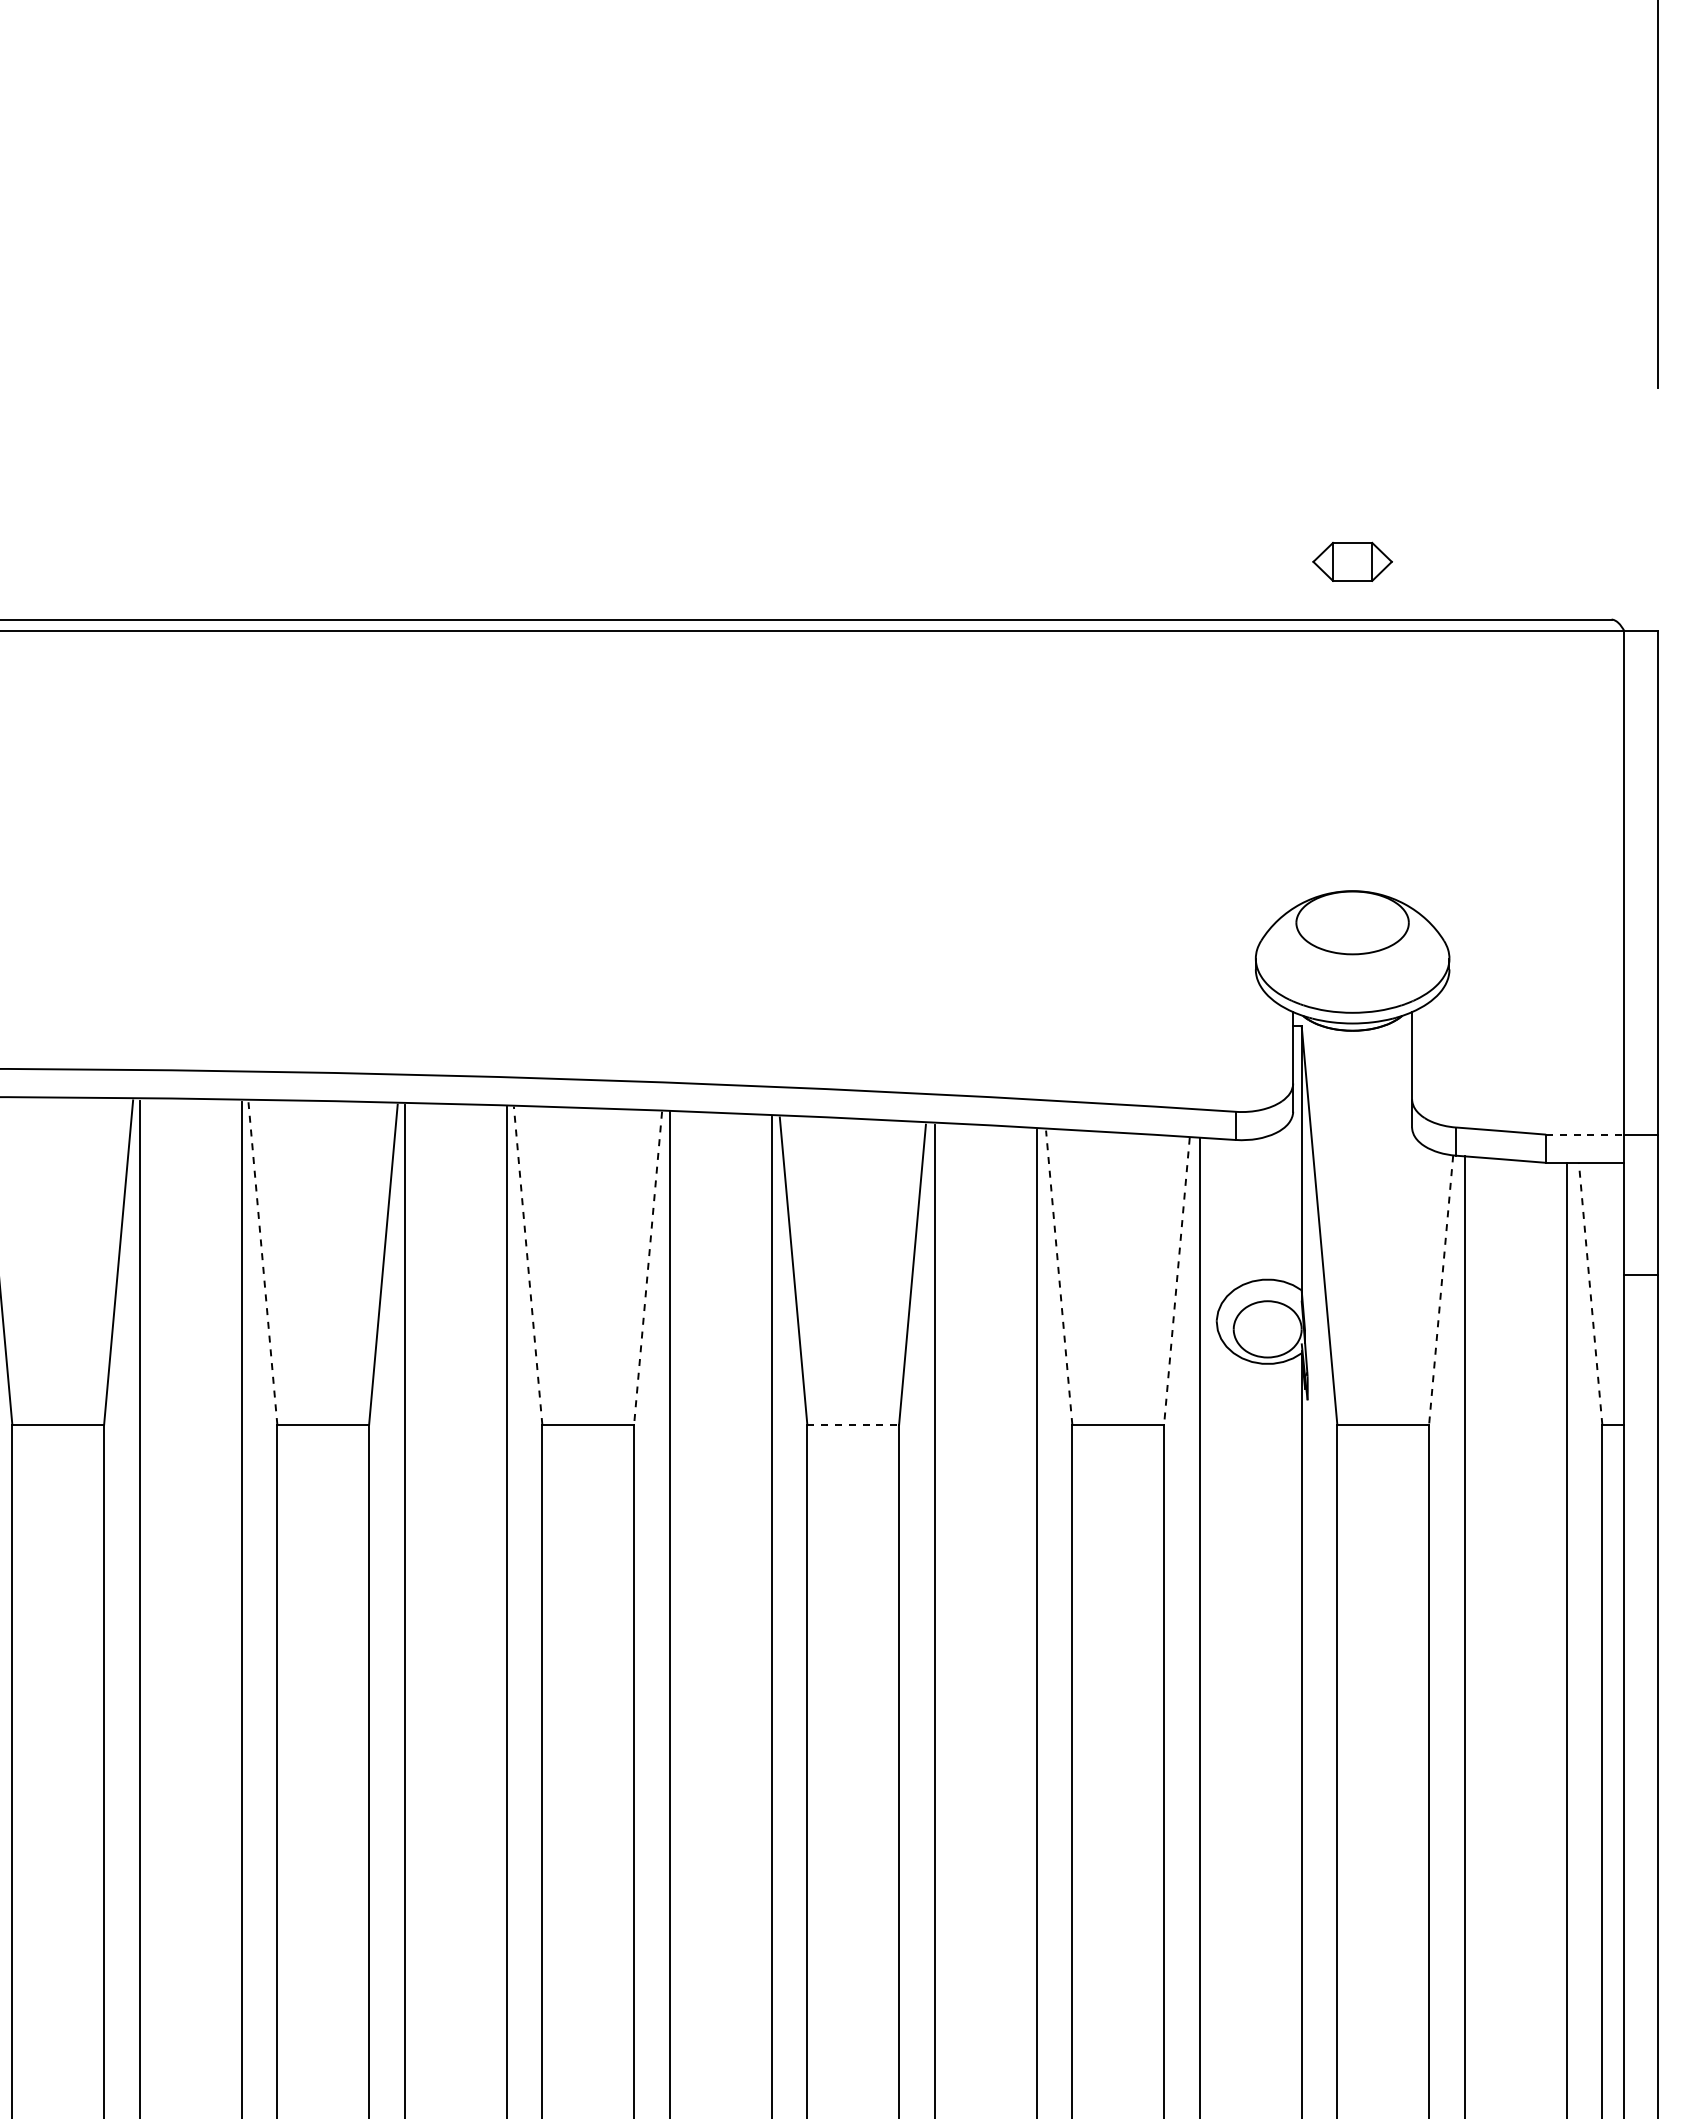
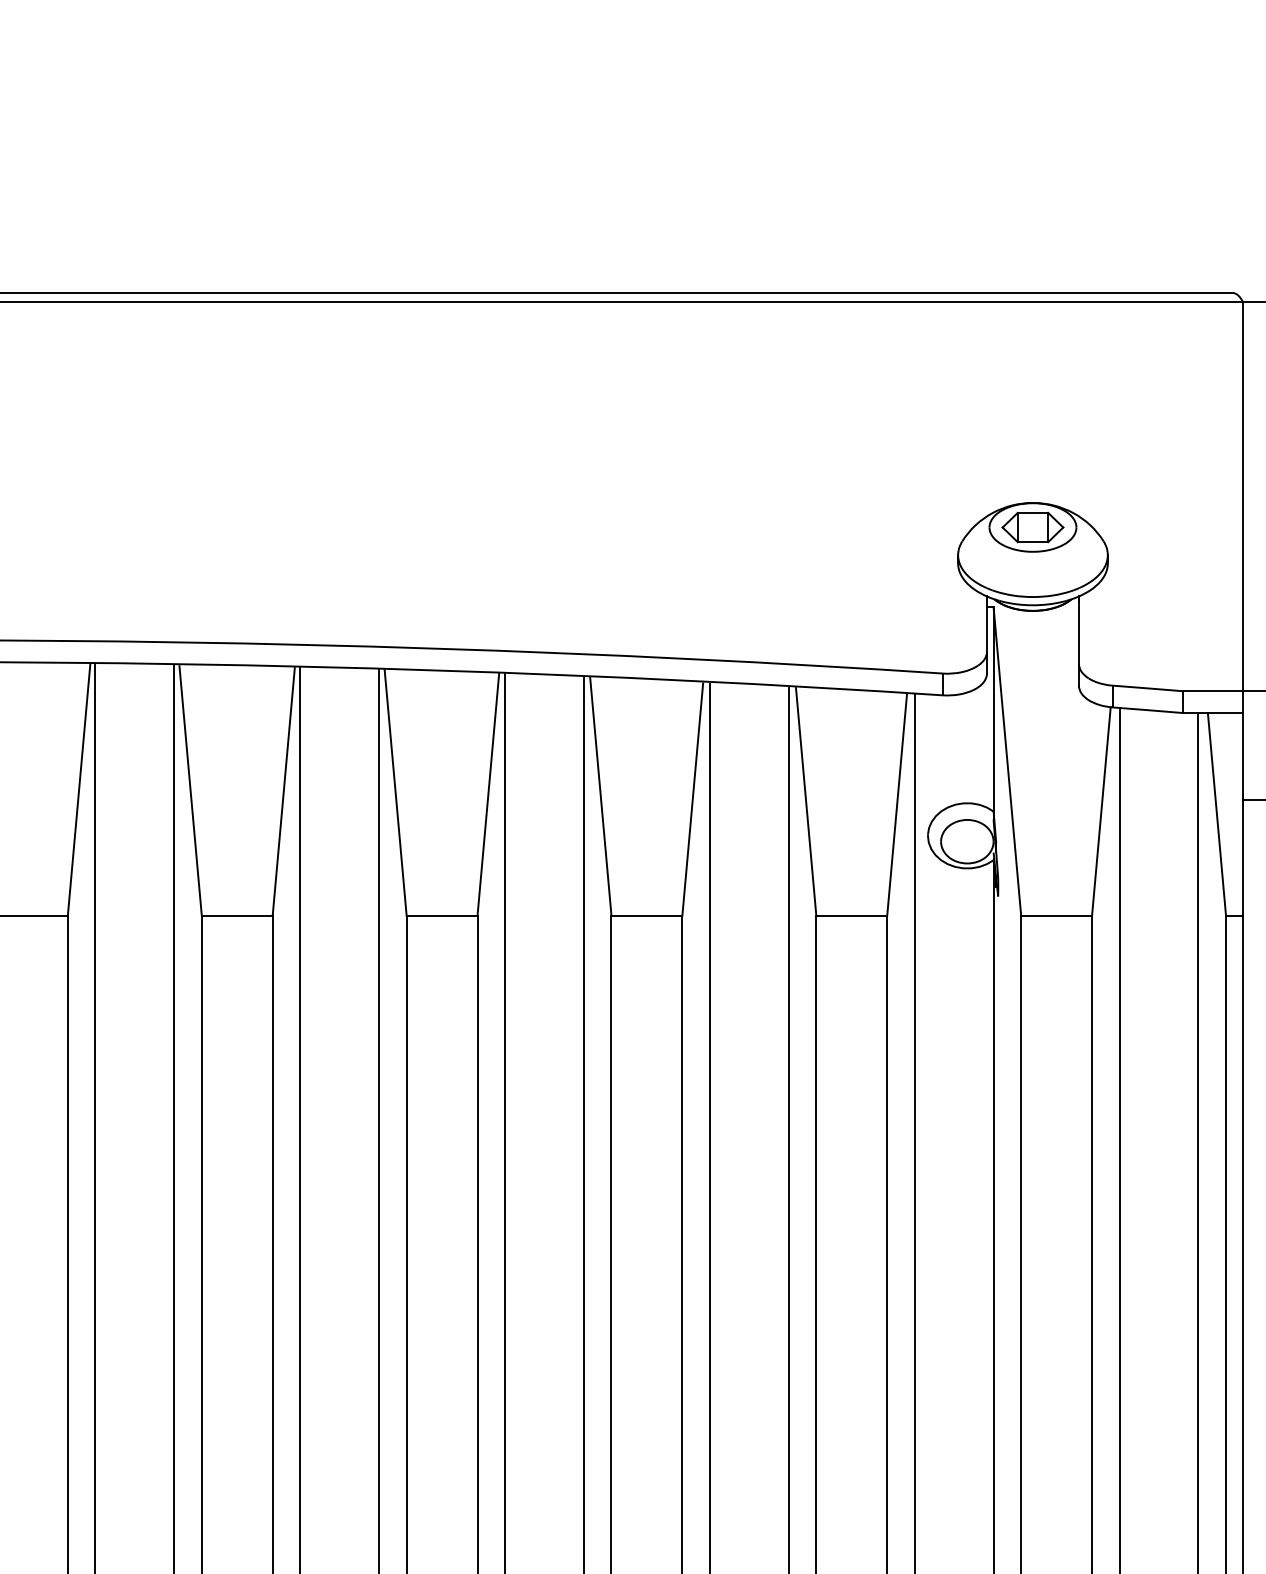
part: (1352, 561) -> (1032, 527), moved
line: (1585, 1134) -> (1212, 691), dashed -> solid
line: (262, 1263) -> (190, 790), dashed -> solid
line: (528, 1265) -> (395, 792), dashed -> solid
line: (648, 1268) -> (488, 794), dashed -> solid
line: (1059, 1277) -> (806, 801), dashed -> solid
line: (1176, 1281) -> (896, 804), dashed -> solid
line: (1441, 1290) -> (1101, 811), dashed -> solid
line: (1590, 1293) -> (1216, 813), dashed -> solid
line: (853, 1425) -> (647, 916), dashed -> solid

